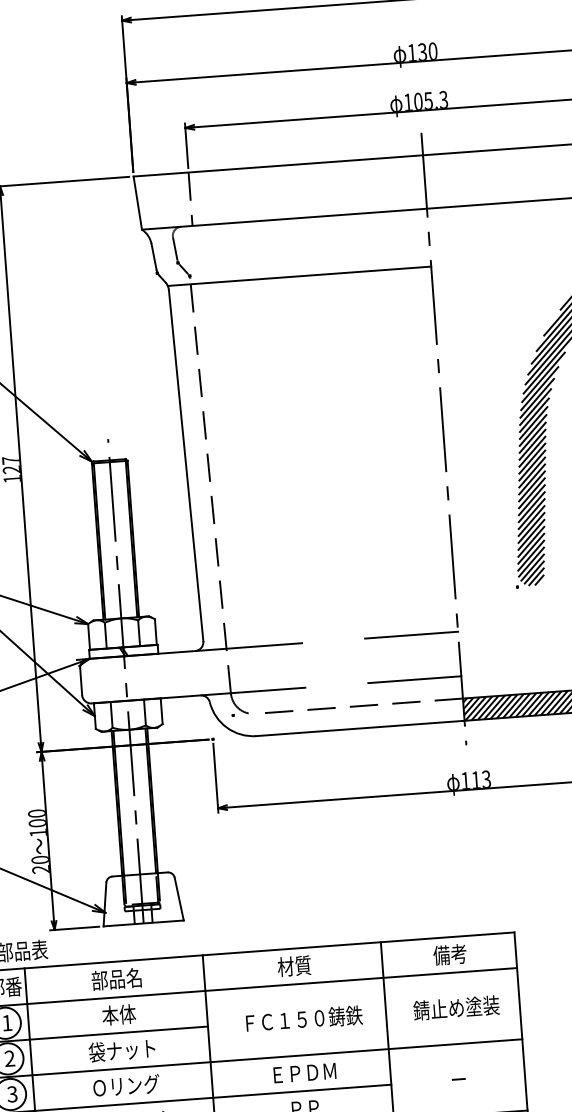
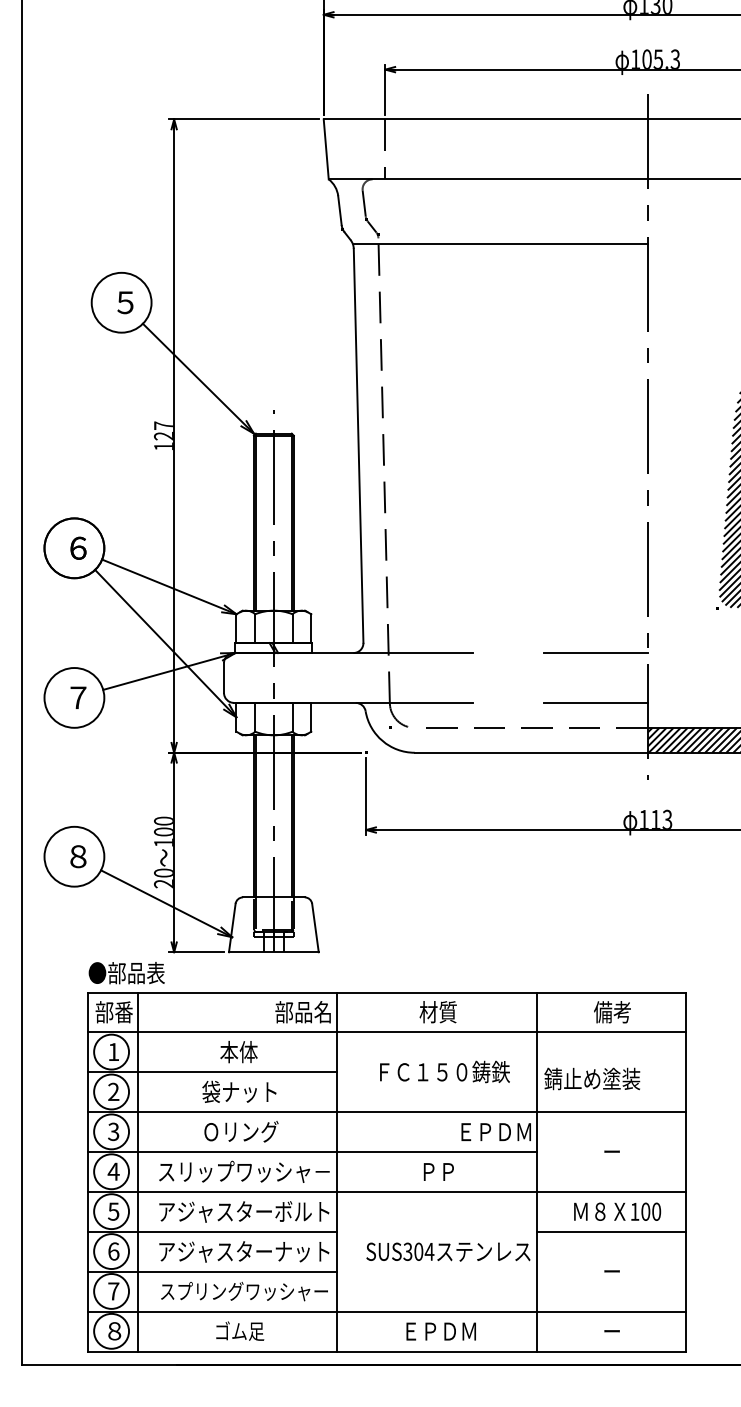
text: (116, 979) -> (302, 1012), moved
text: (456, 1007) -> (592, 1078), moved
text: (304, 1072) -> (495, 1131), moved

